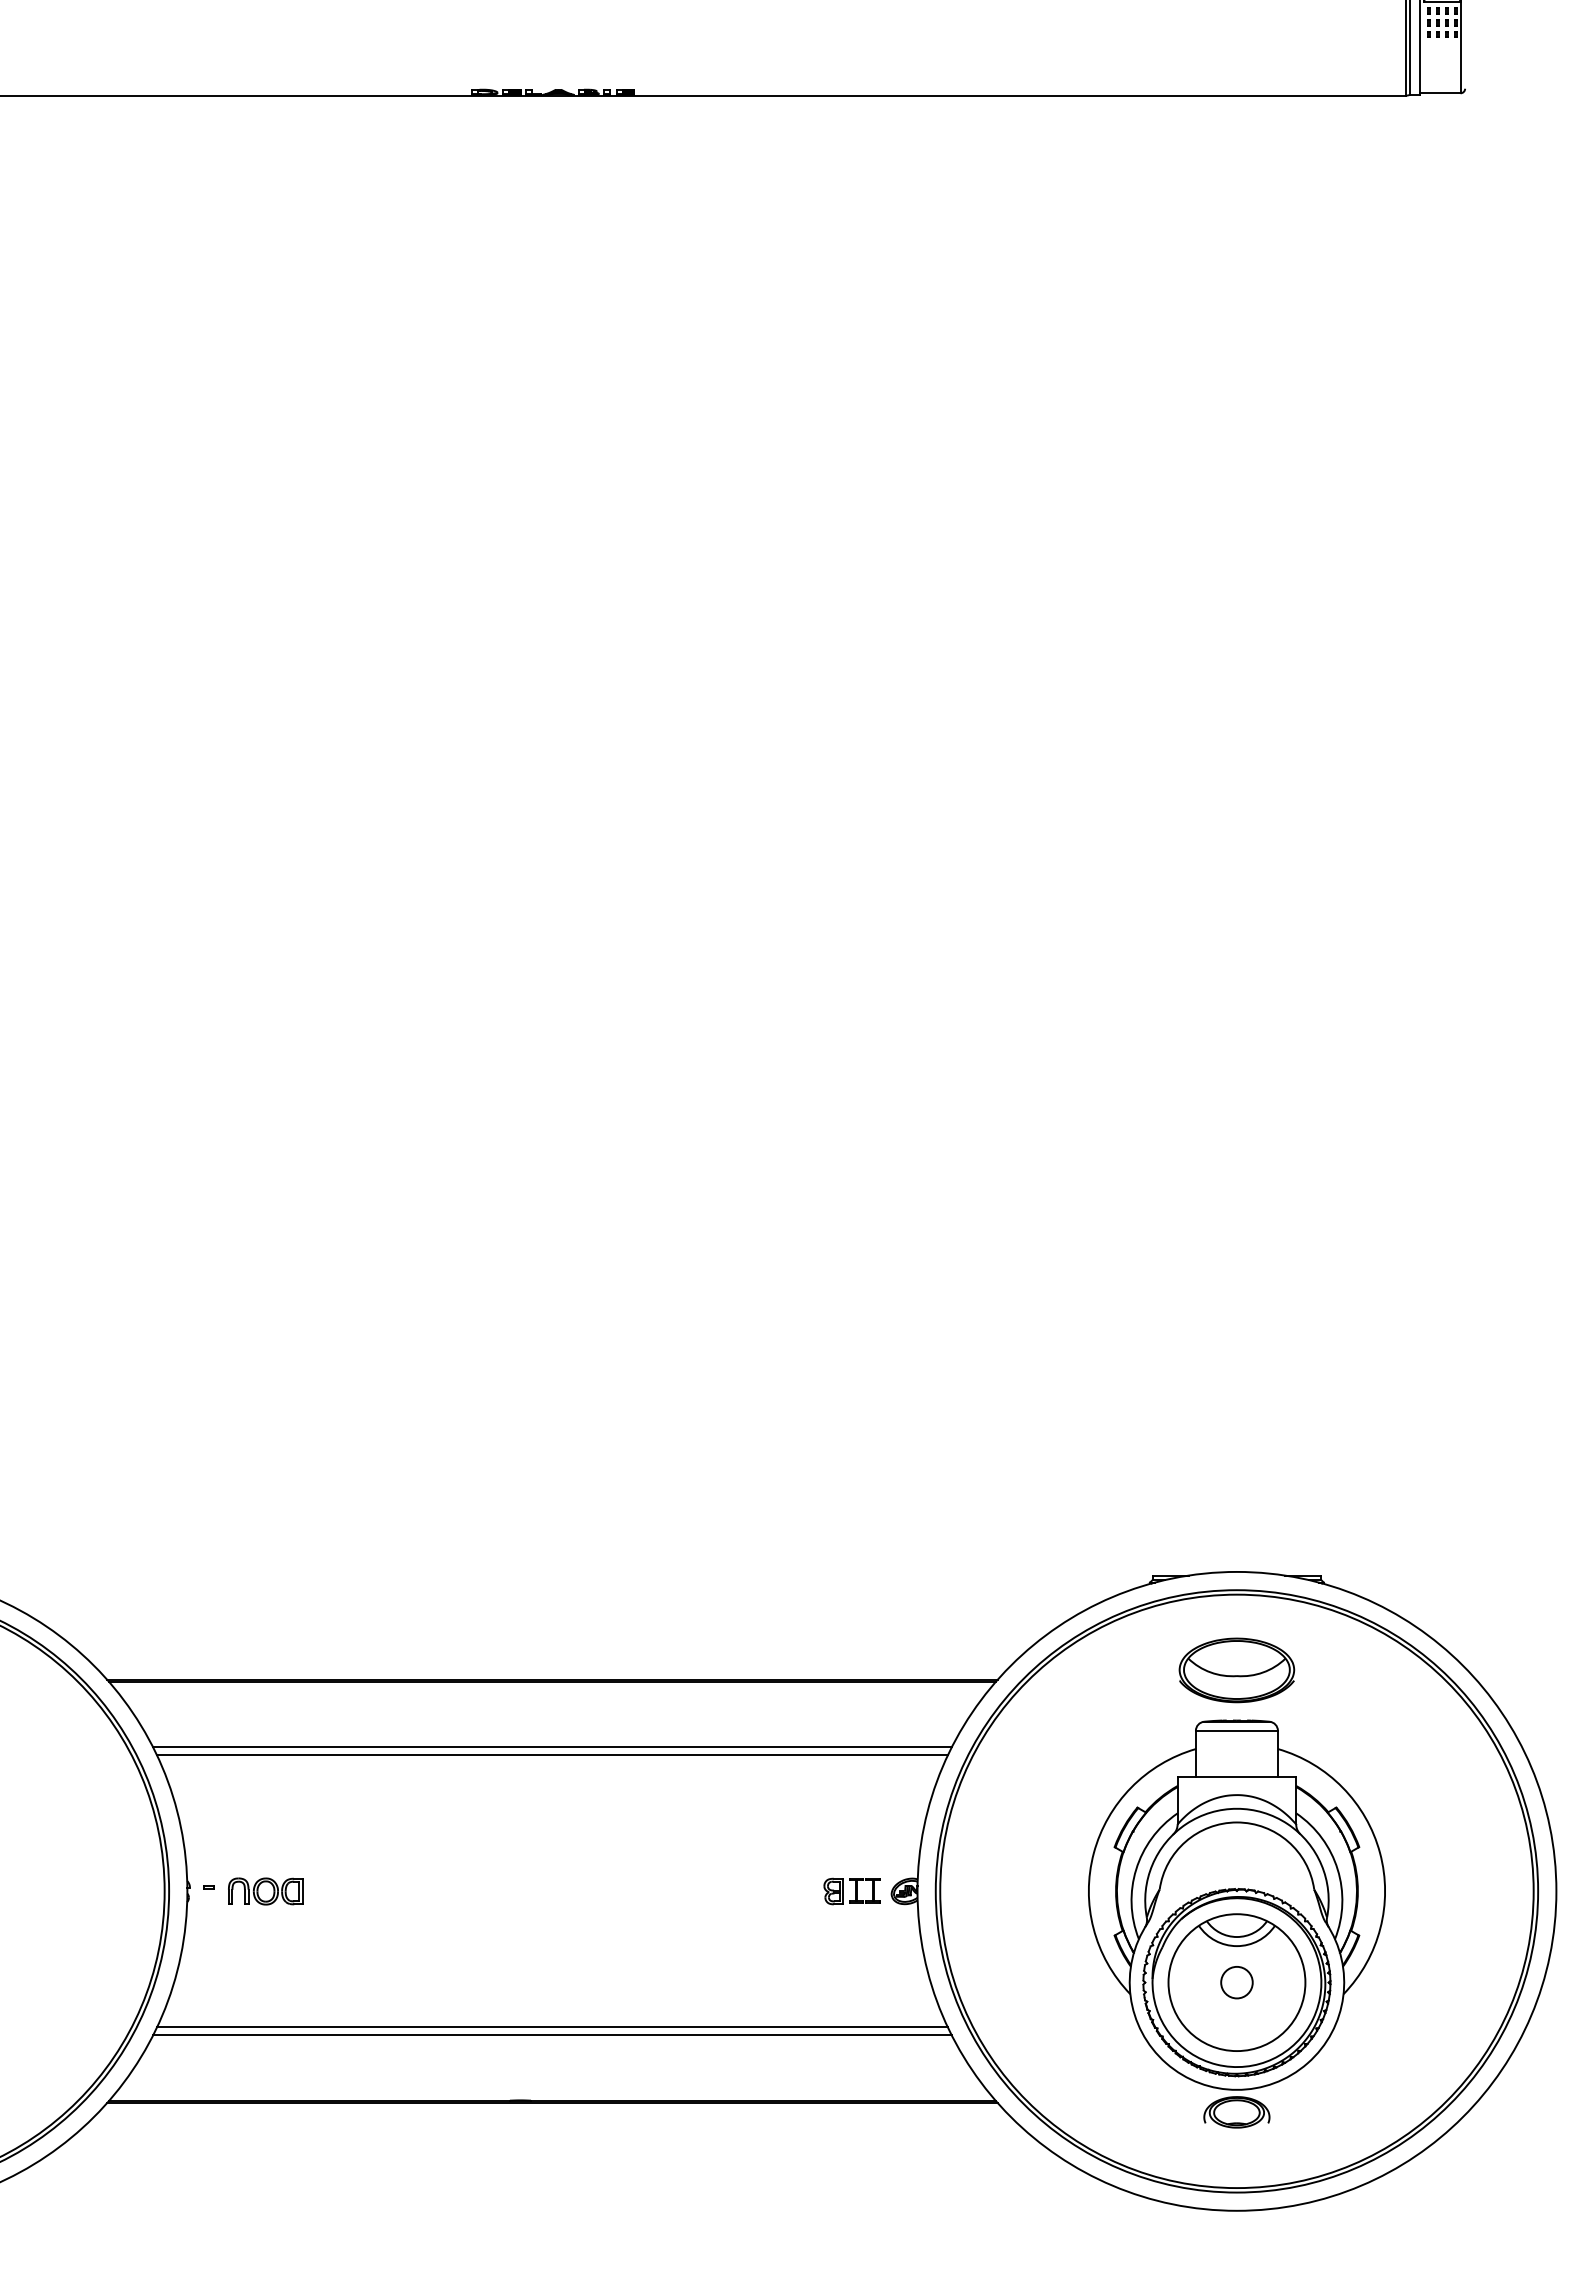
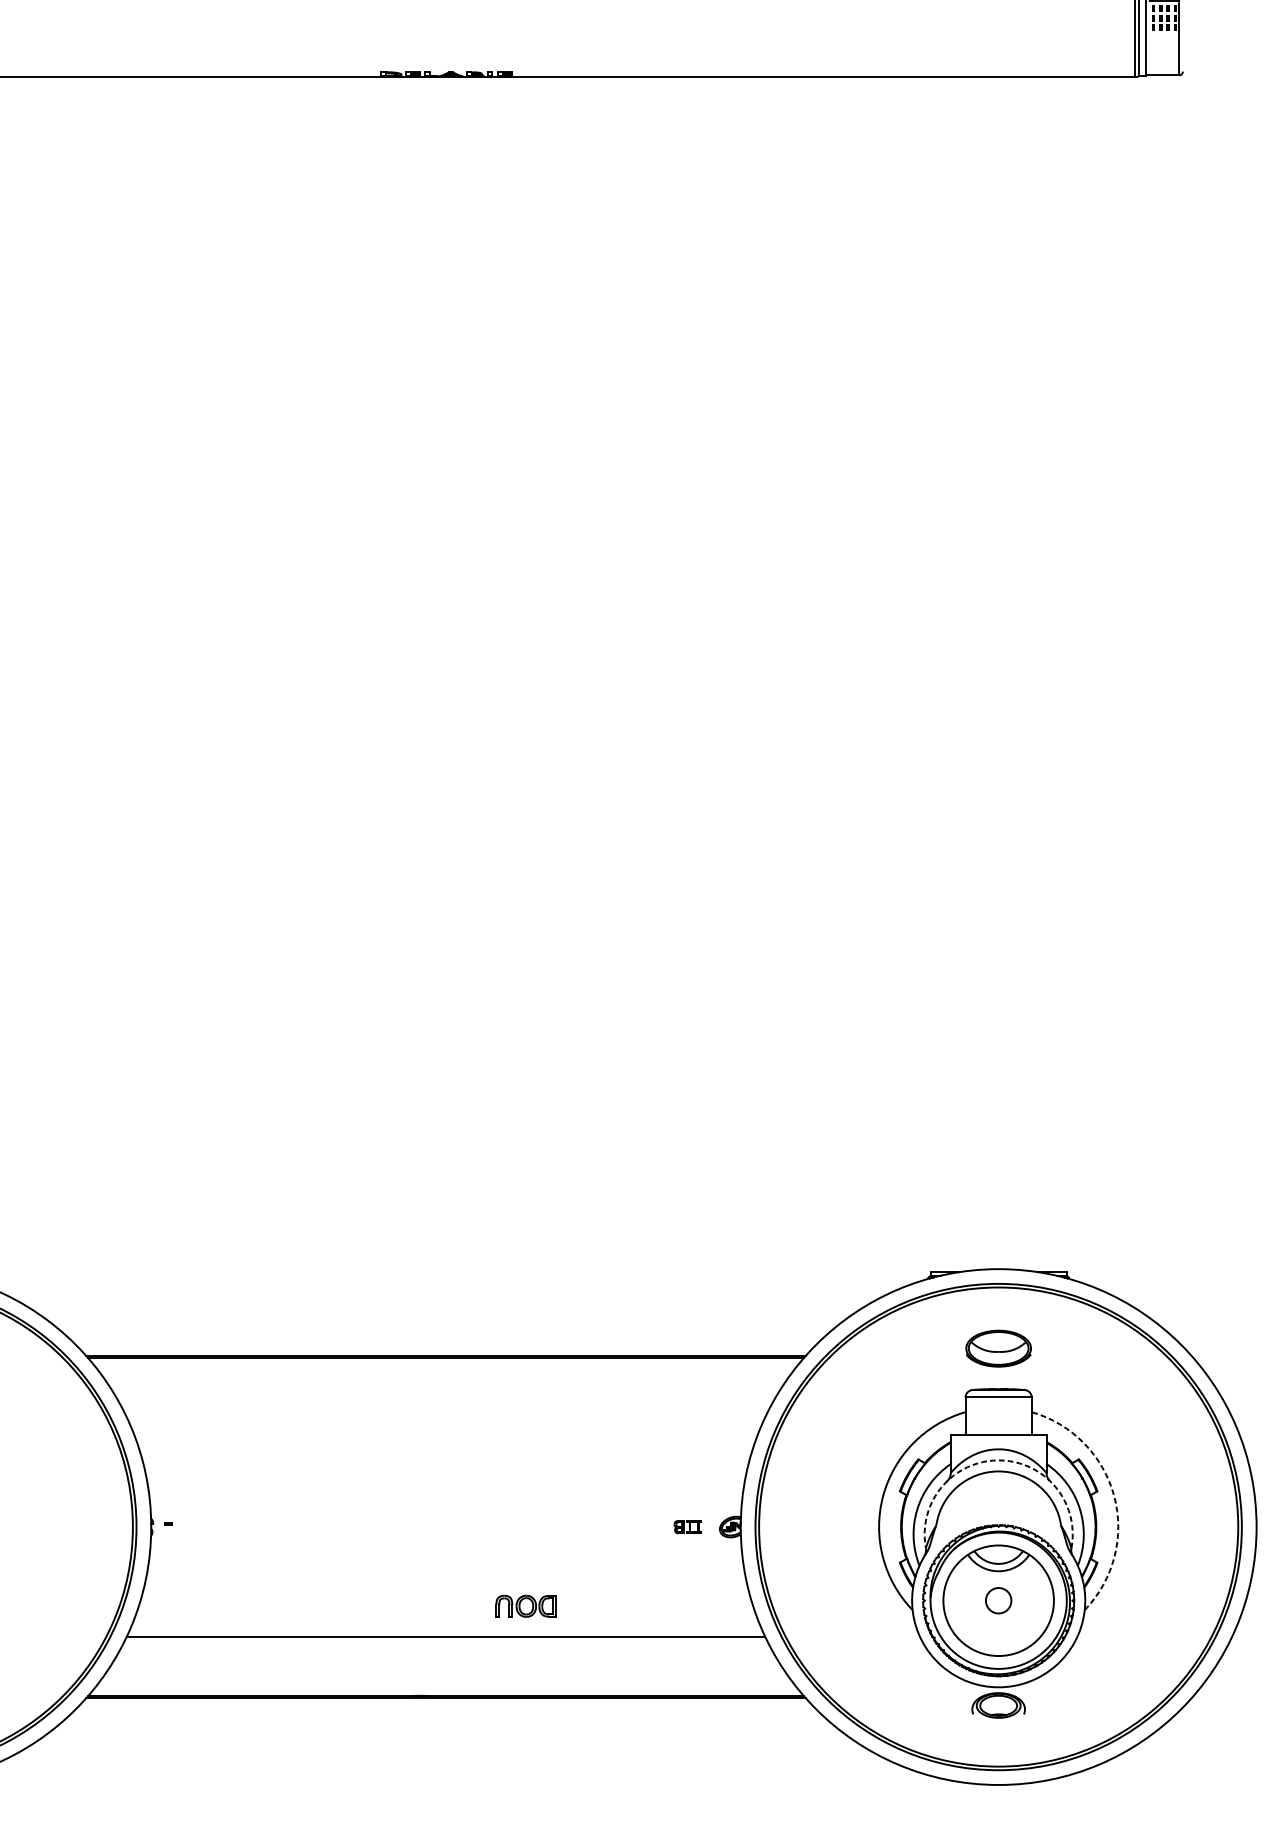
part: (1236, 1670) -> (998, 1348), size x0.7
line: (552, 1747) -> (446, 1410), removed
line: (551, 1755) -> (445, 1417), removed
arc: (1236, 1808) -> (998, 1460), solid -> dashed
arc: (1380, 1853) -> (1114, 1496), solid -> dashed
part: (265, 1891) -> (525, 1606), moved
part: (851, 1891) -> (687, 1527), size x0.6
line: (552, 2035) -> (446, 1643), removed

